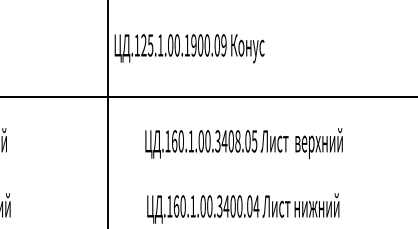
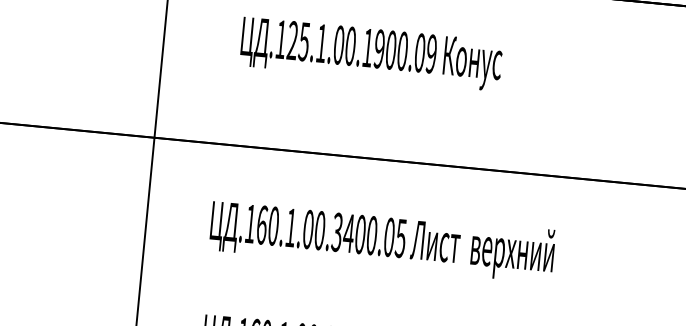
text: (189, 48) -> (371, 53), moved
text: (237, 141) -> (371, 235), .160.1.00.3408.05 -> .160.1.00.3400.05

